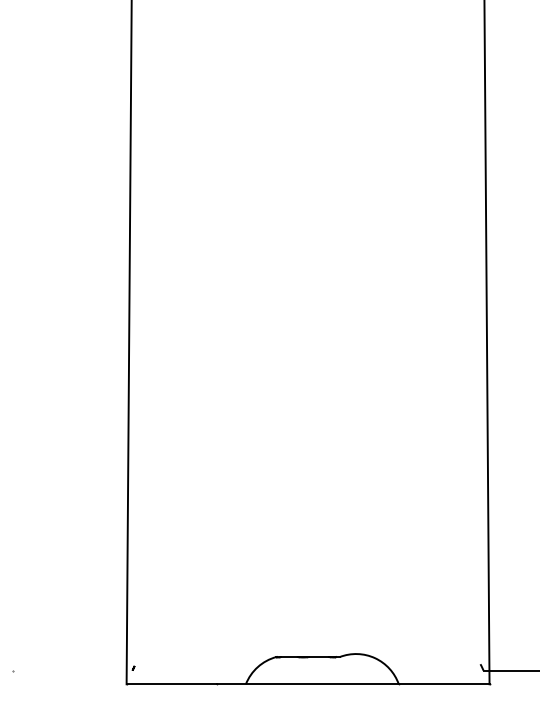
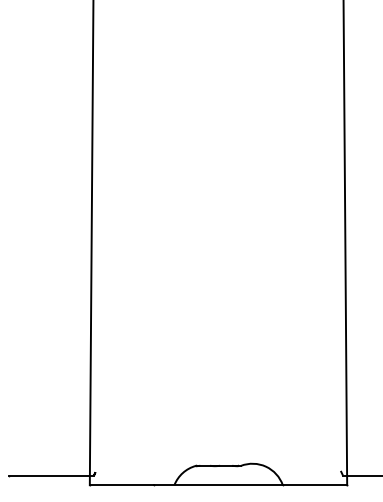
line: (72, 670) -> (51, 475), added

